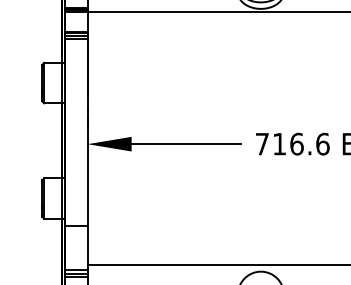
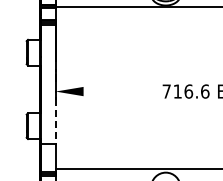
line: (184, 144) -> (117, 91), removed
line: (87, 191) -> (55, 121), solid -> dashed

